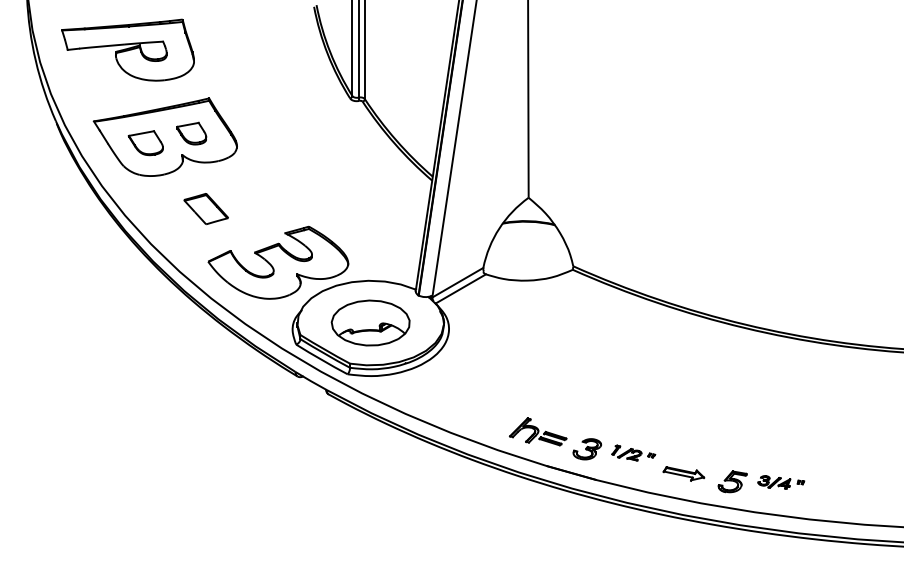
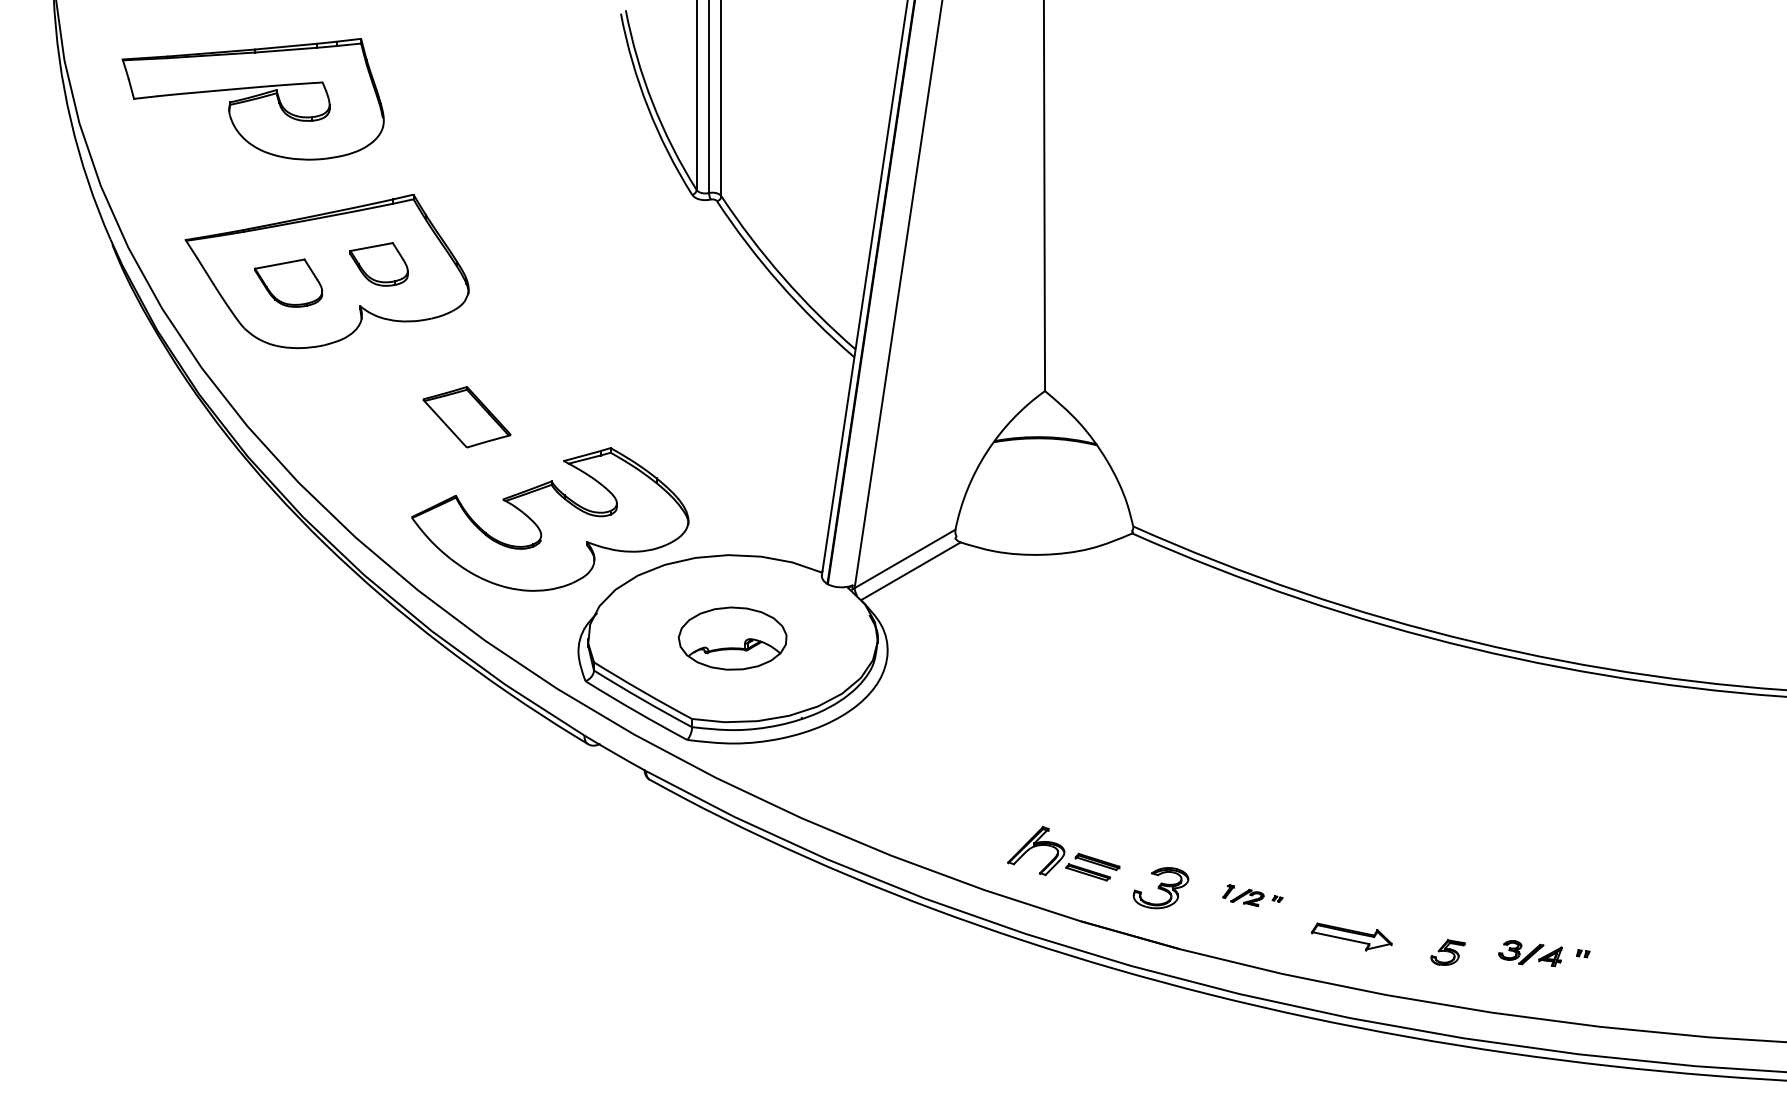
part: (205, 209) -> (465, 418), moved
part: (370, 322) -> (732, 637), size x0.7
part: (633, 452) -> (1252, 894), size x0.7
part: (732, 481) -> (1447, 951), size x0.6

